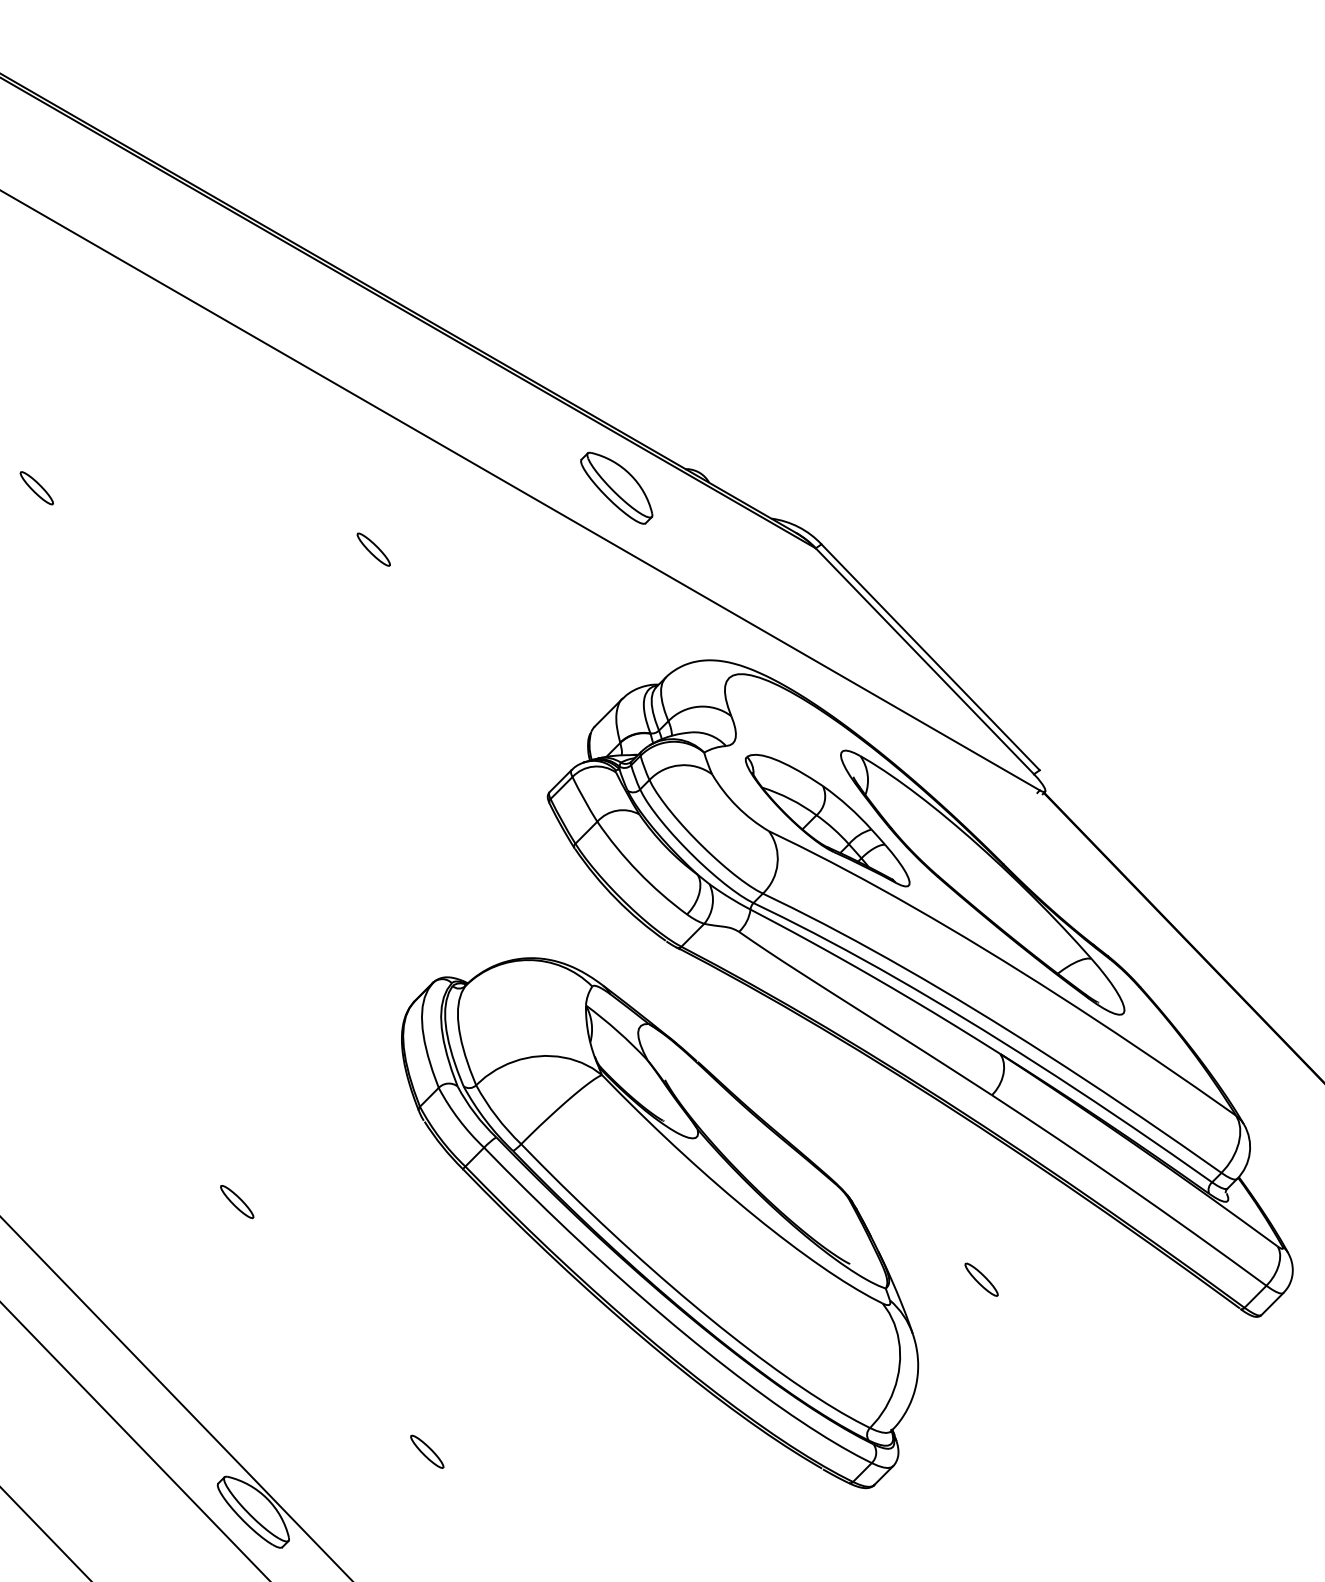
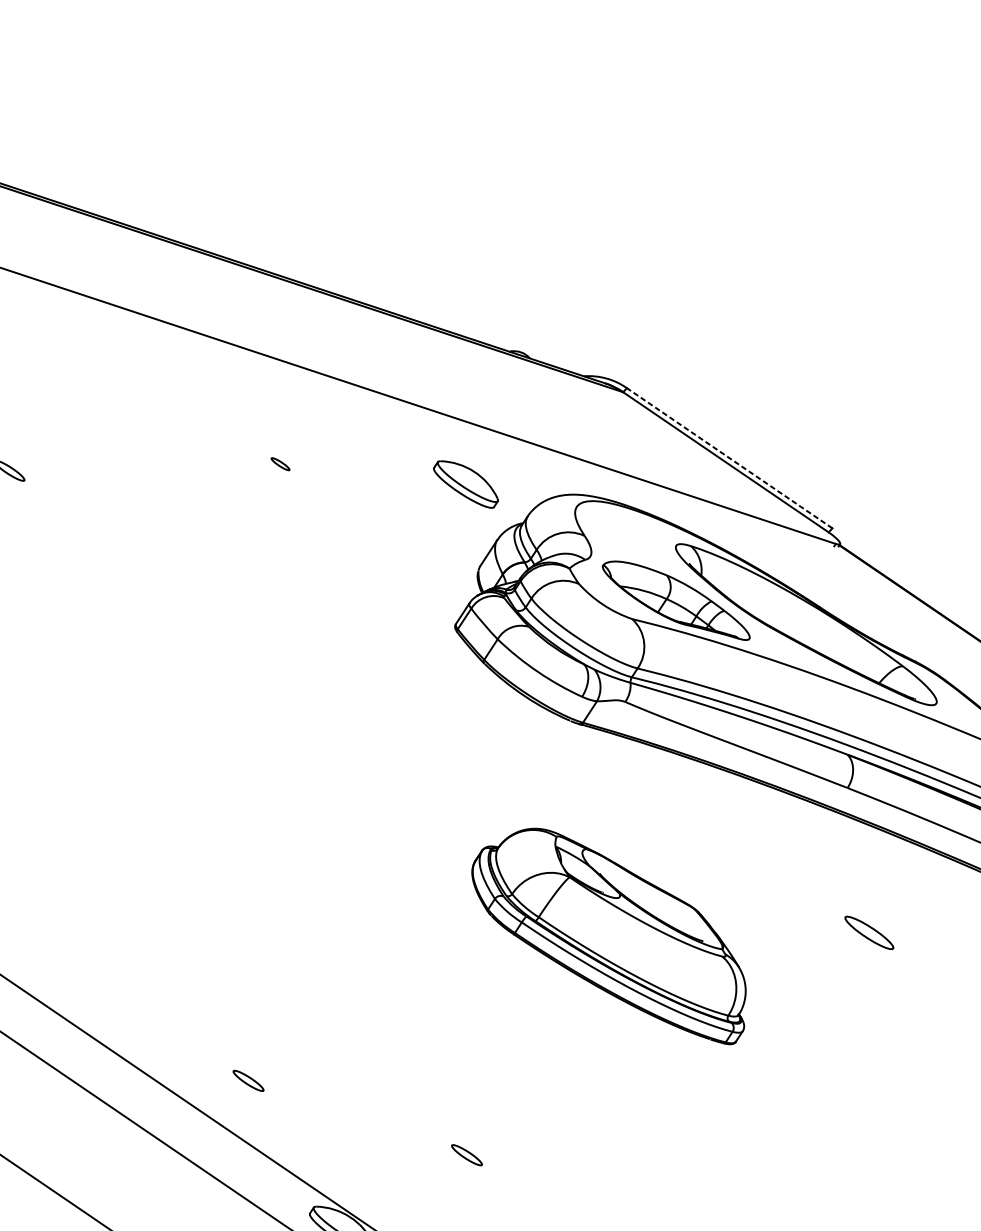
part: (616, 487) -> (465, 484), moved
part: (373, 549) -> (280, 464), size x0.6
line: (930, 656) -> (729, 457), solid -> dashed
part: (237, 1202) -> (248, 1081), moved
part: (660, 1223) -> (611, 940), size x0.6
part: (981, 1279) -> (869, 932), size x1.6

